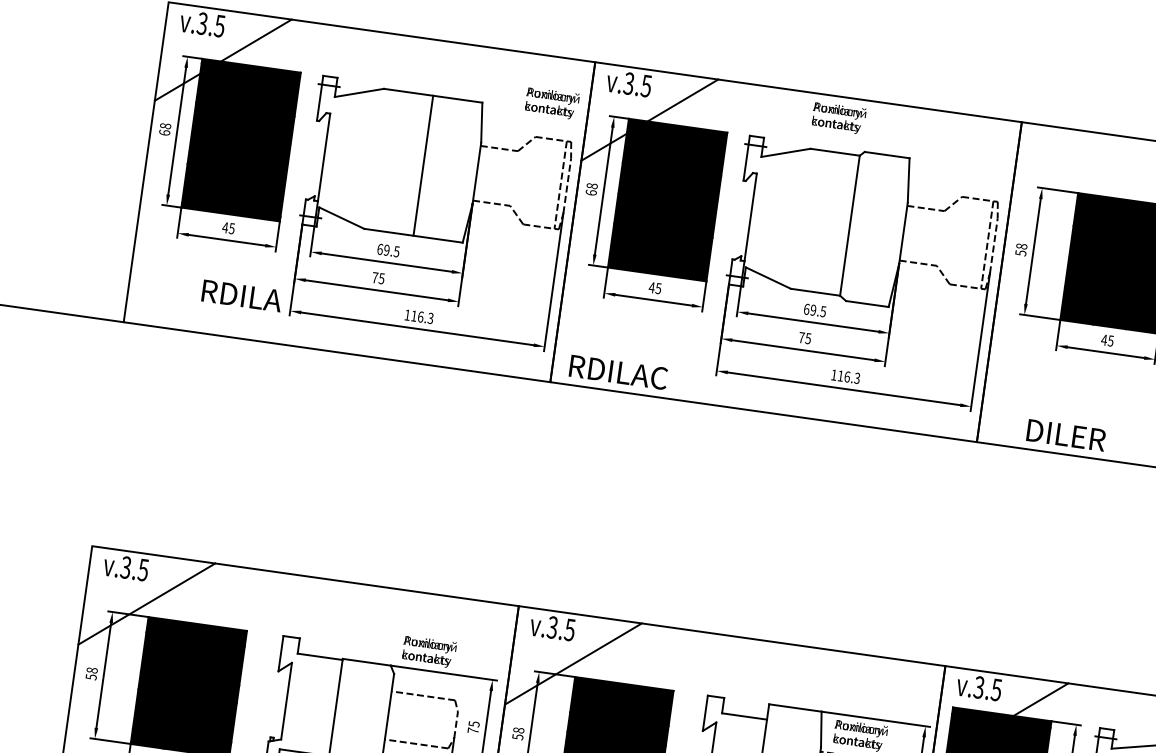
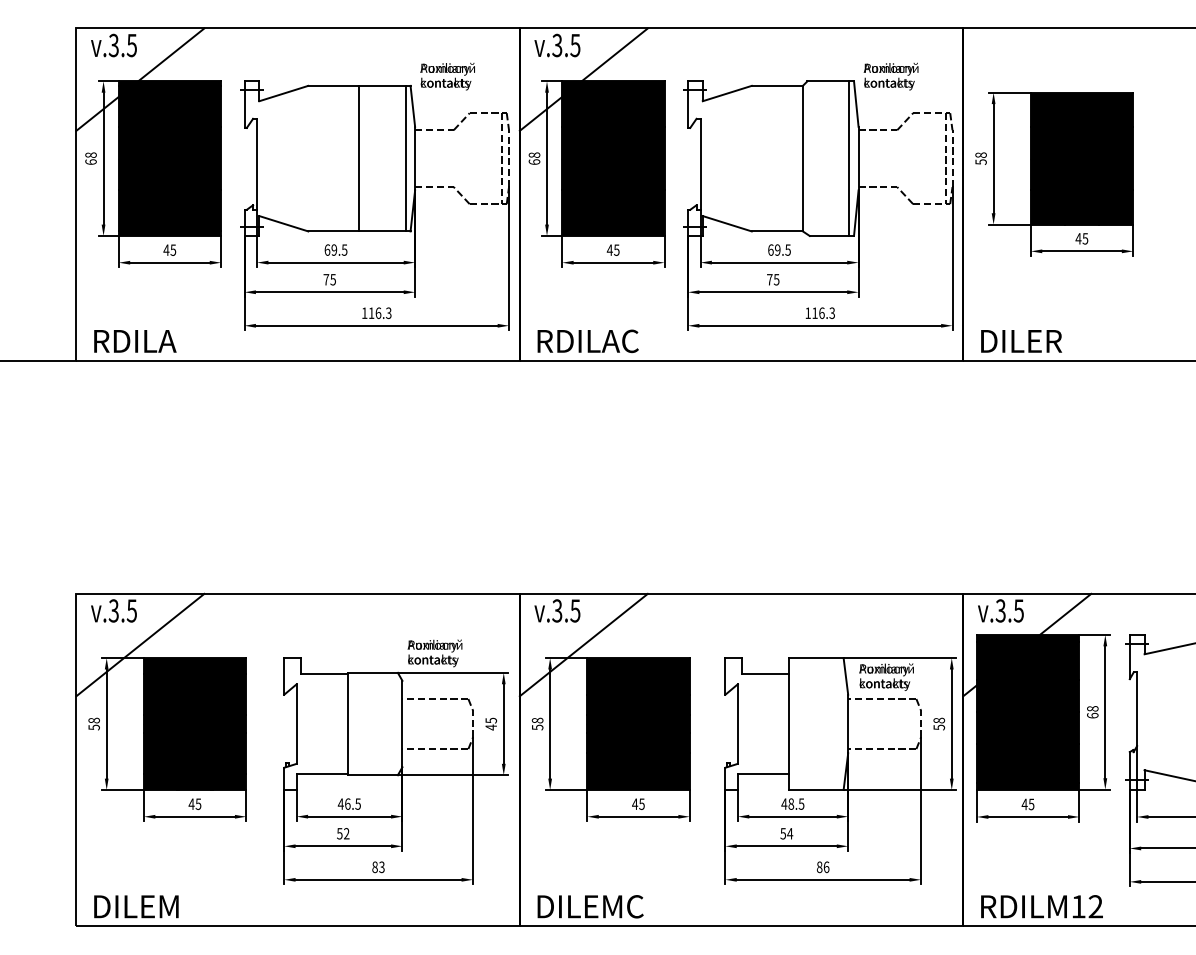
text: (551, 103) -> (447, 76), moved
text: (838, 117) -> (890, 76), moved
line: (468, 171) -> (406, 158), added
line: (894, 231) -> (849, 158), added
text: (242, 296) -> (135, 341), moved
text: (1066, 435) -> (1021, 341), moved
text: (472, 730) -> (490, 727), 75 -> 45

